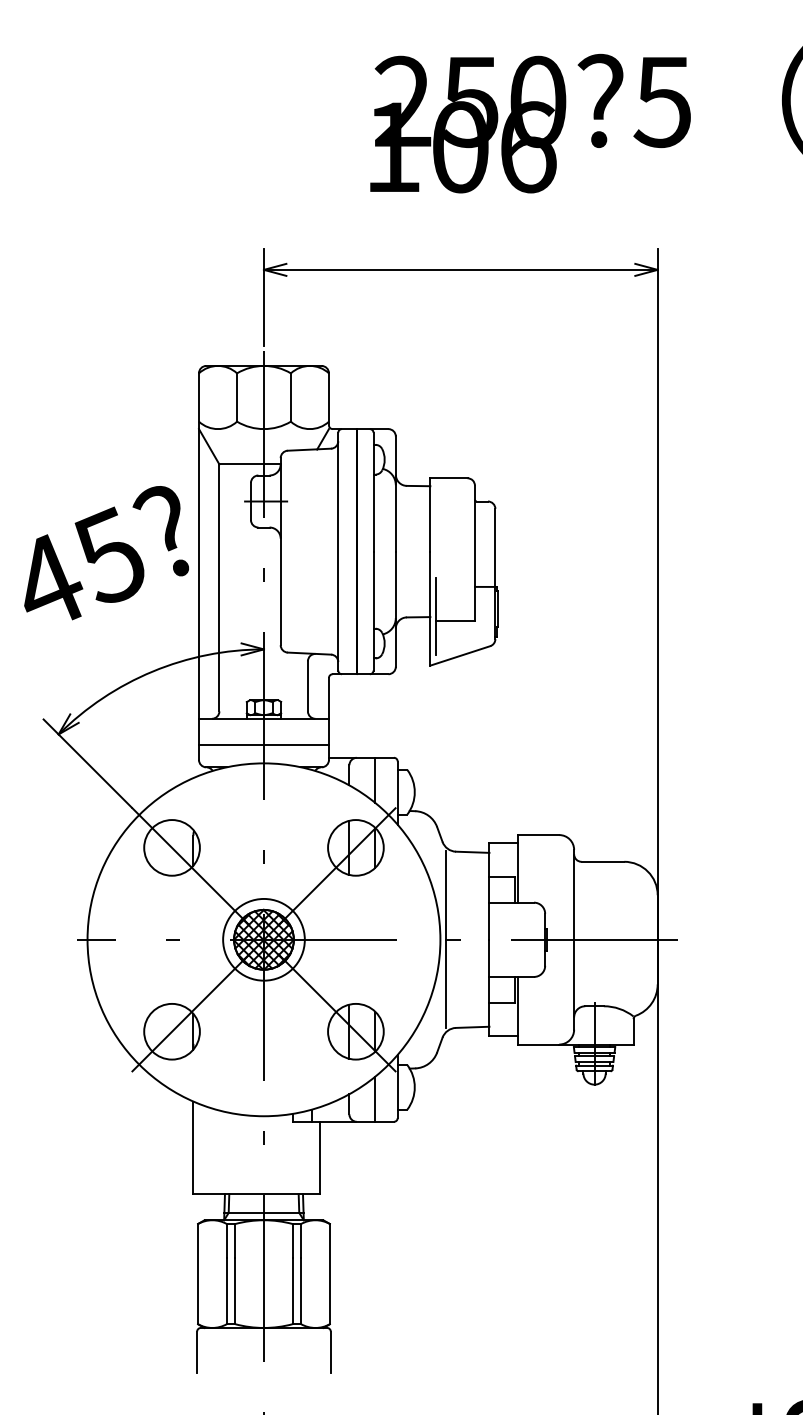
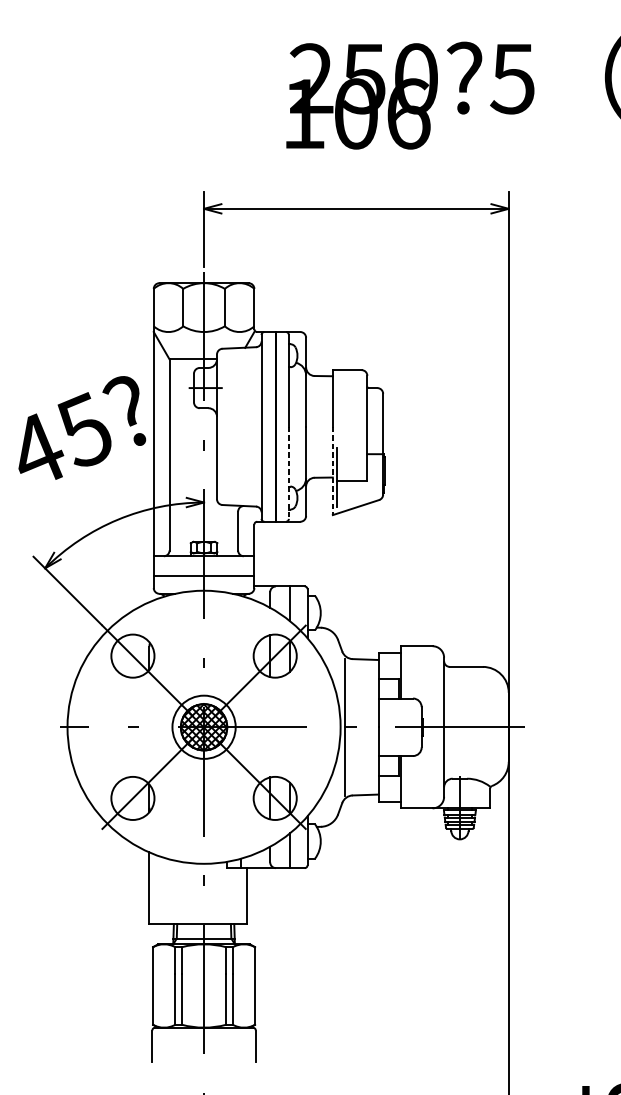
line: (430, 608) -> (332, 470), solid -> dashed
line: (373, 611) -> (288, 473), solid -> dashed

